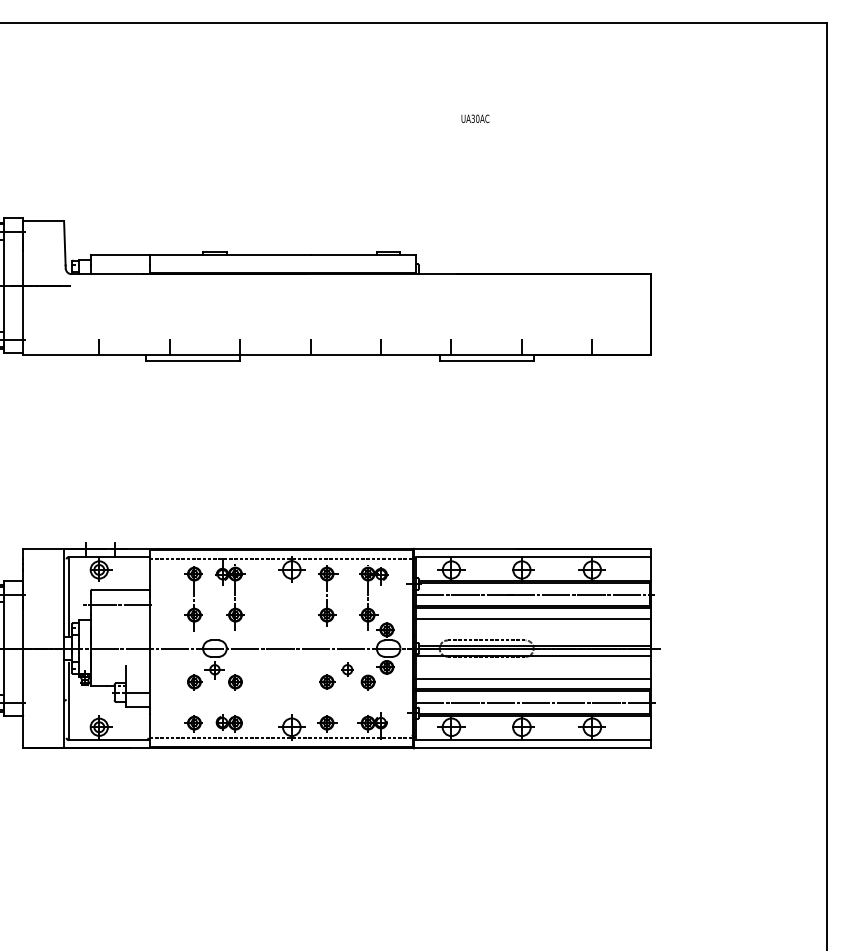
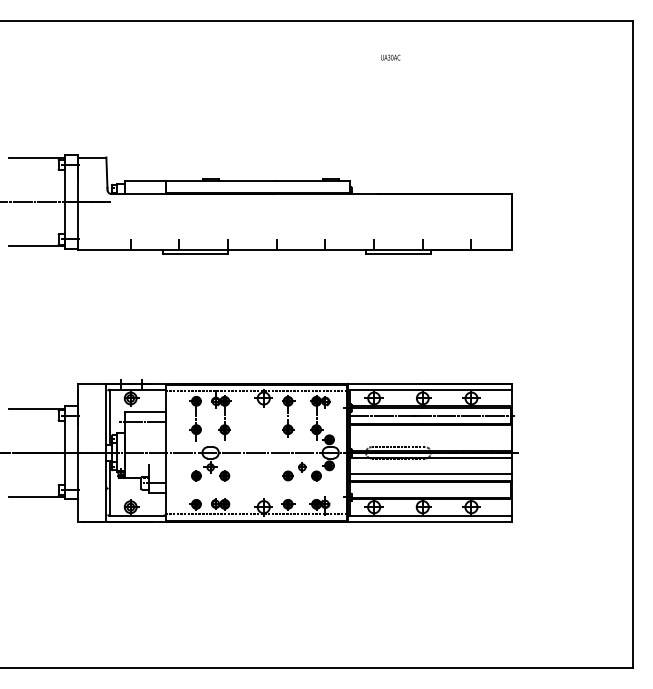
text: (475, 118) -> (390, 57), moved
line: (533, 619) -> (430, 432), removed
line: (535, 703) -> (432, 490), removed

